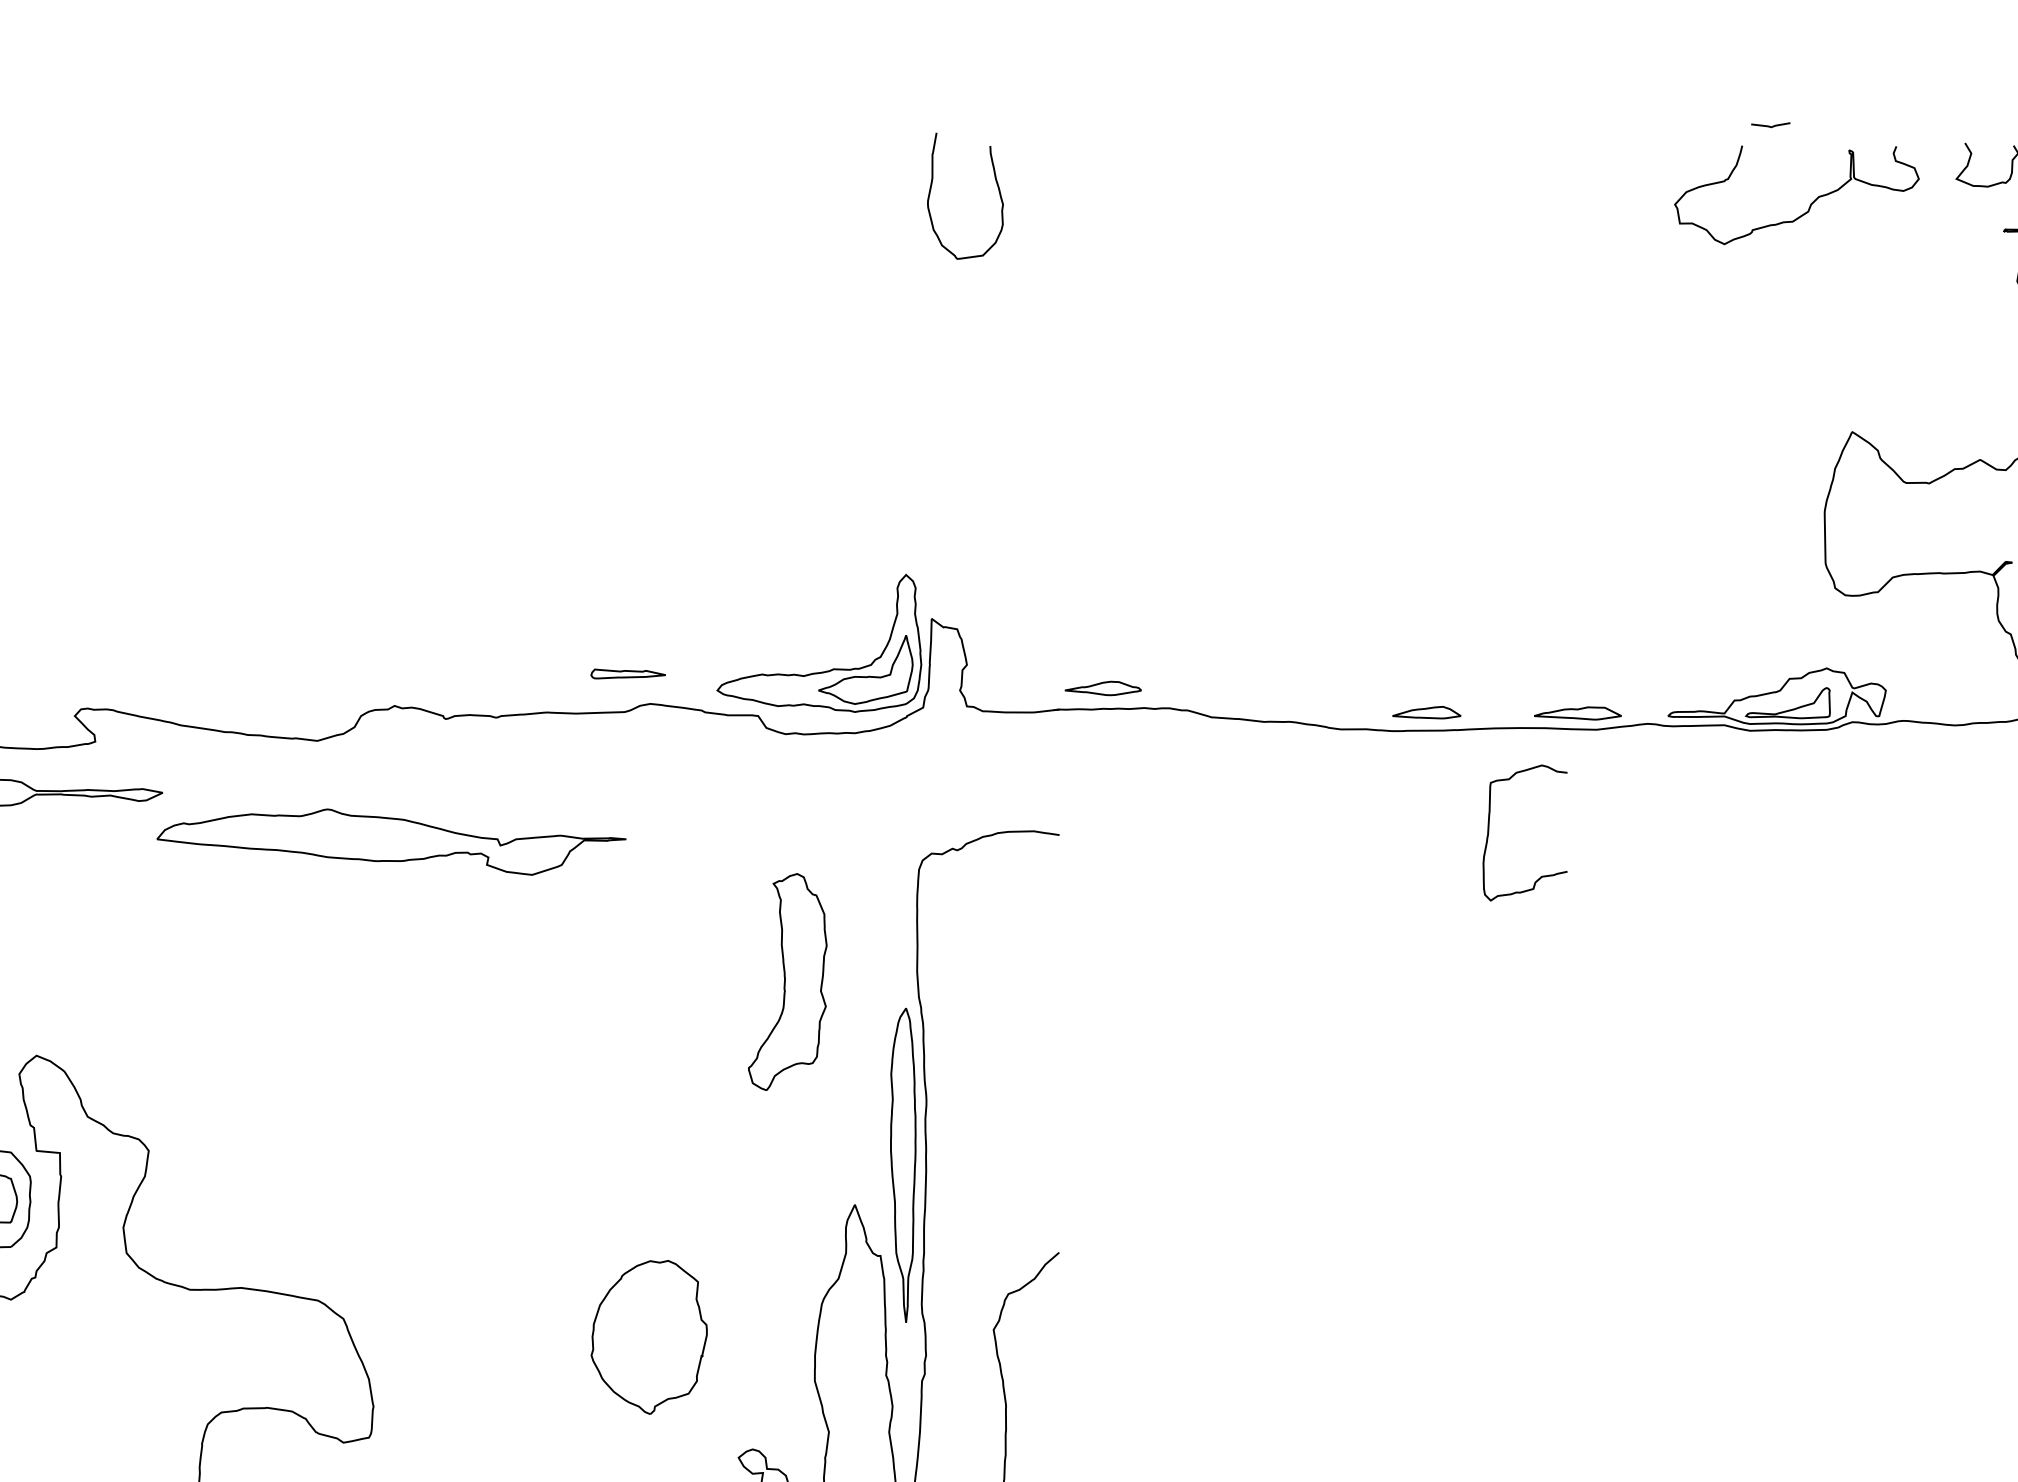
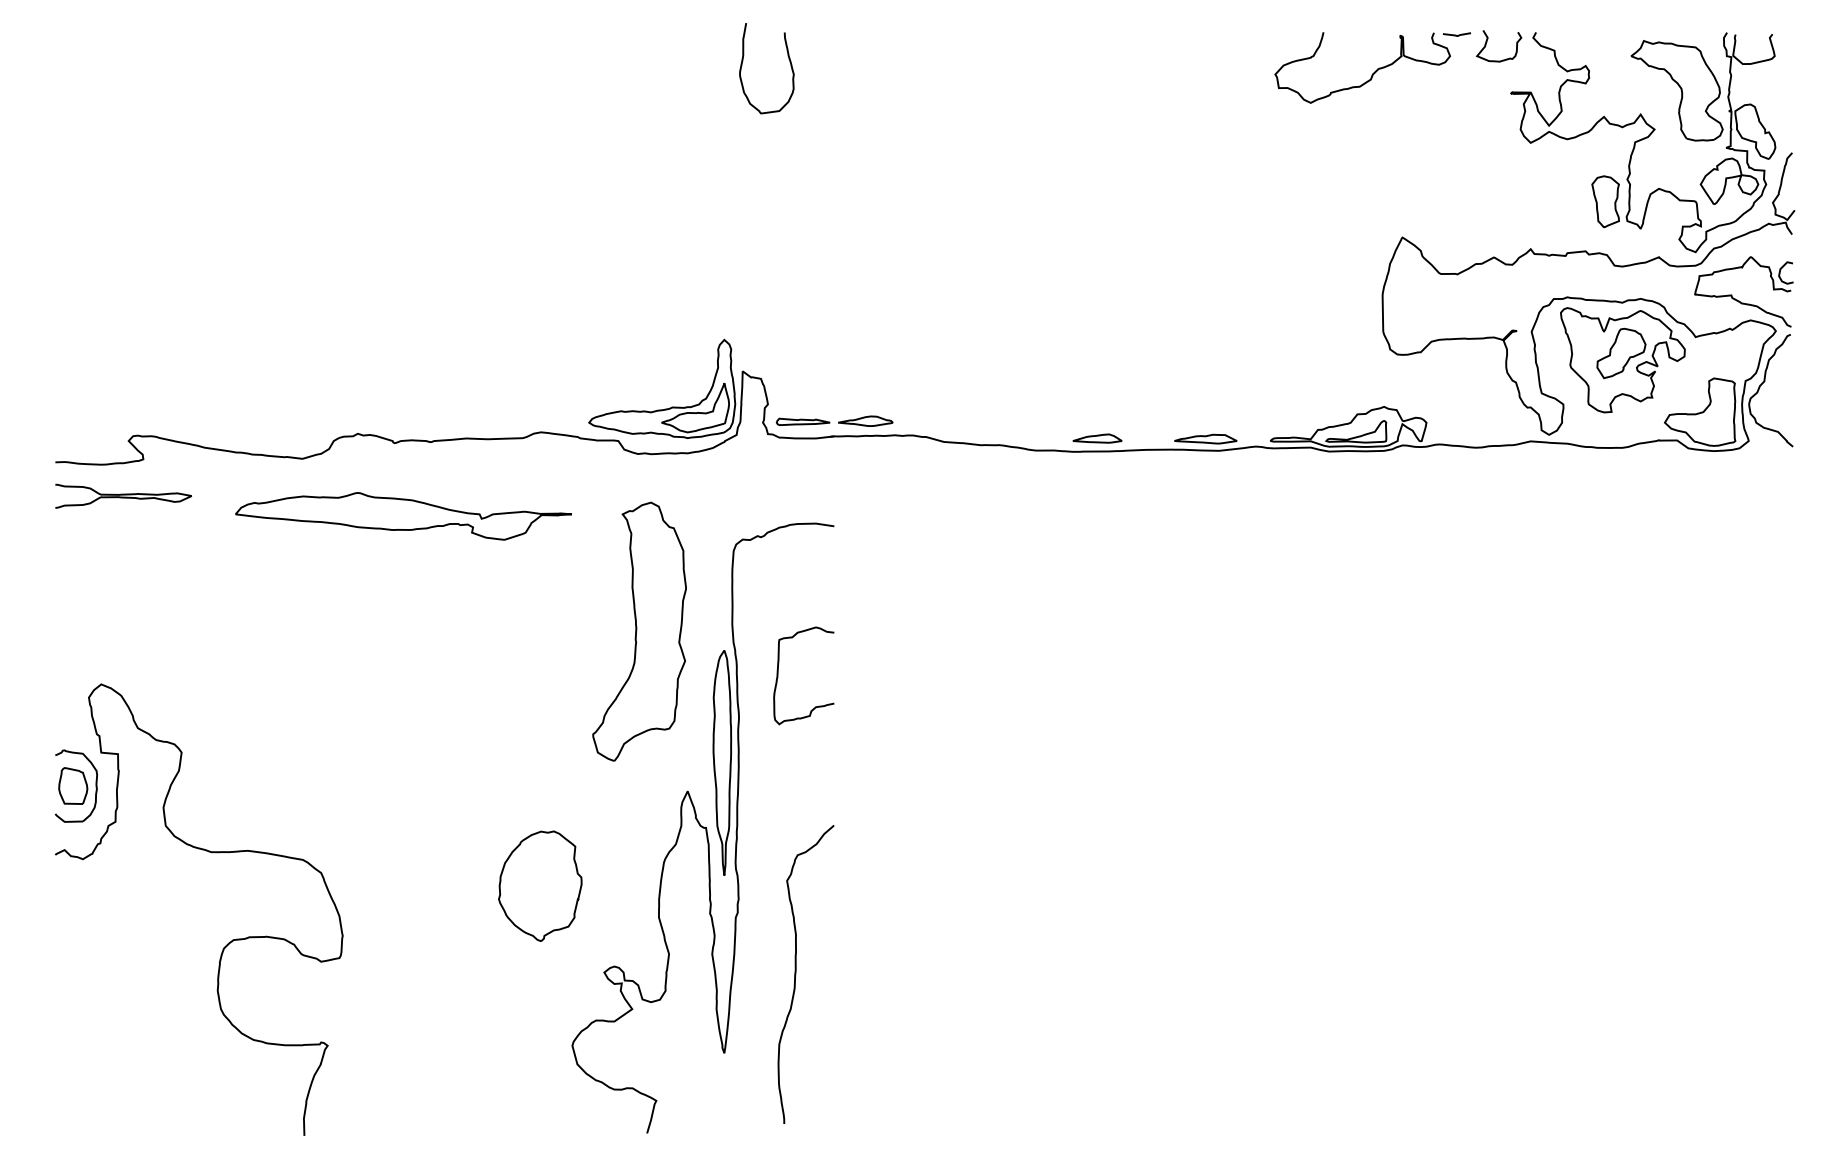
line: (1770, 125) -> (1456, 34), moved
part: (627, 673) -> (802, 421), moved
curve: (1489, 832) -> (778, 675), moved
part: (391, 842) -> (403, 516), moved
part: (787, 981) -> (639, 631), size x1.67

